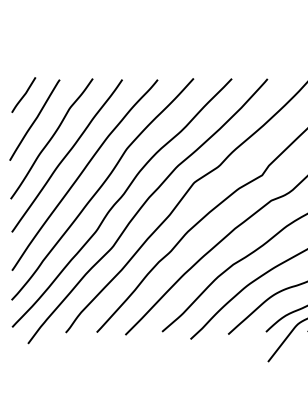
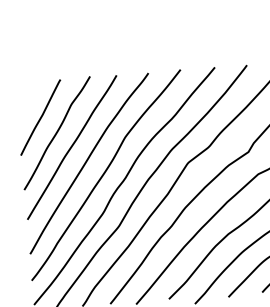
line: (23, 94) -> (28, 95), removed

